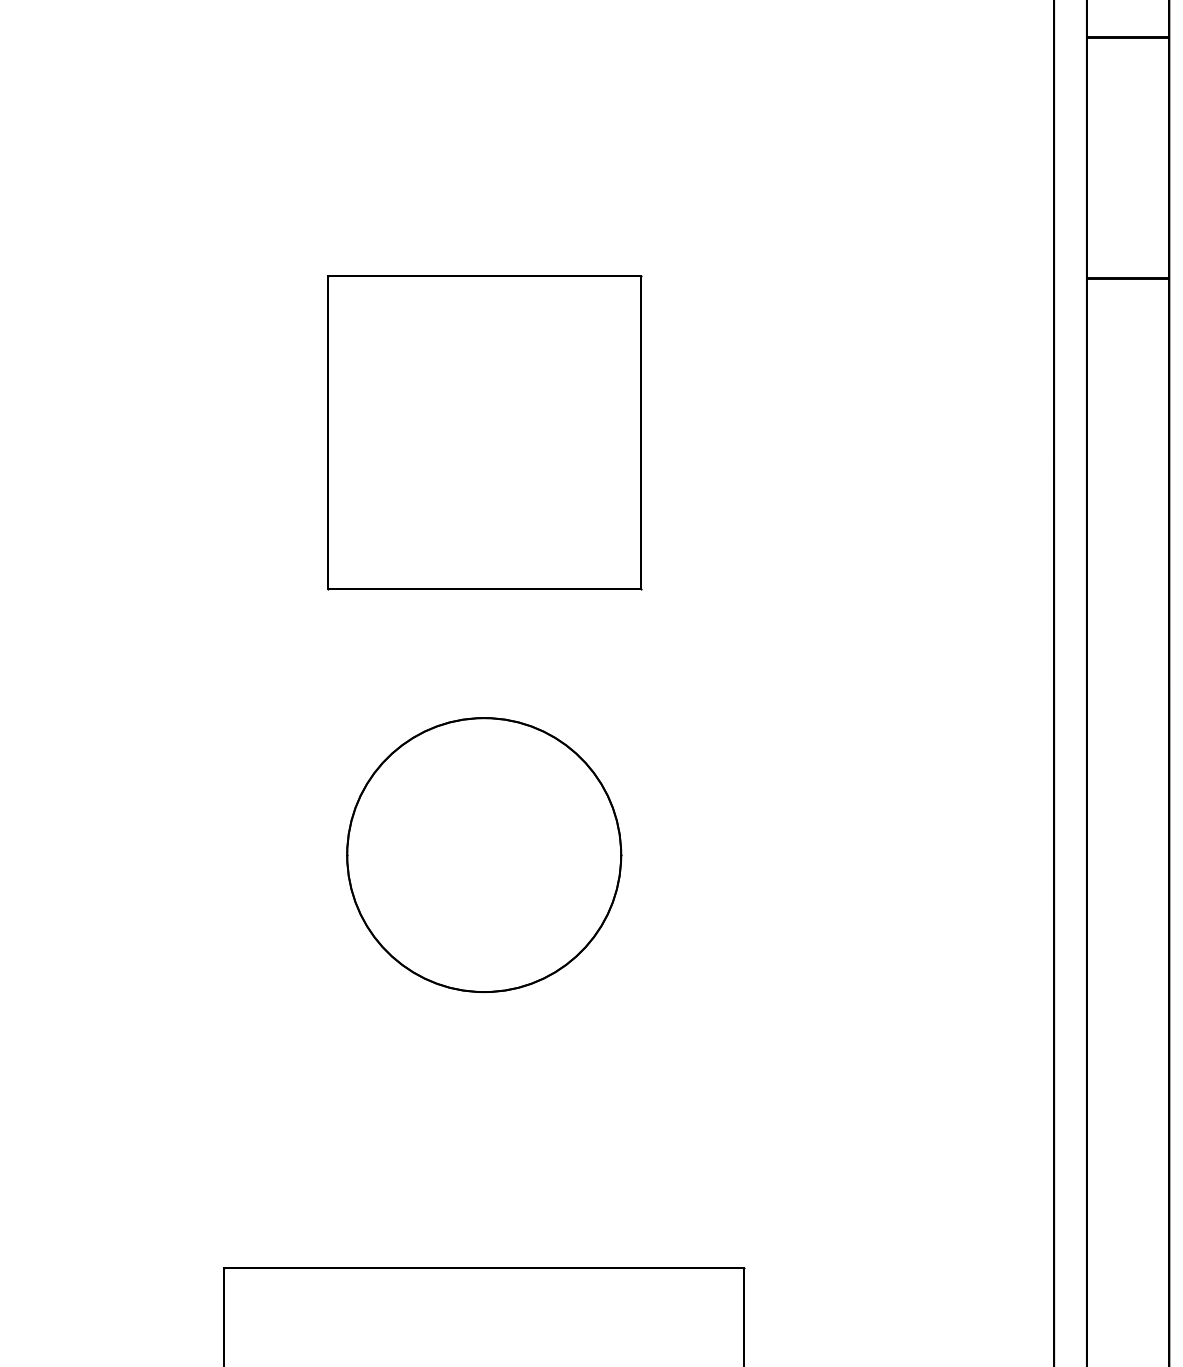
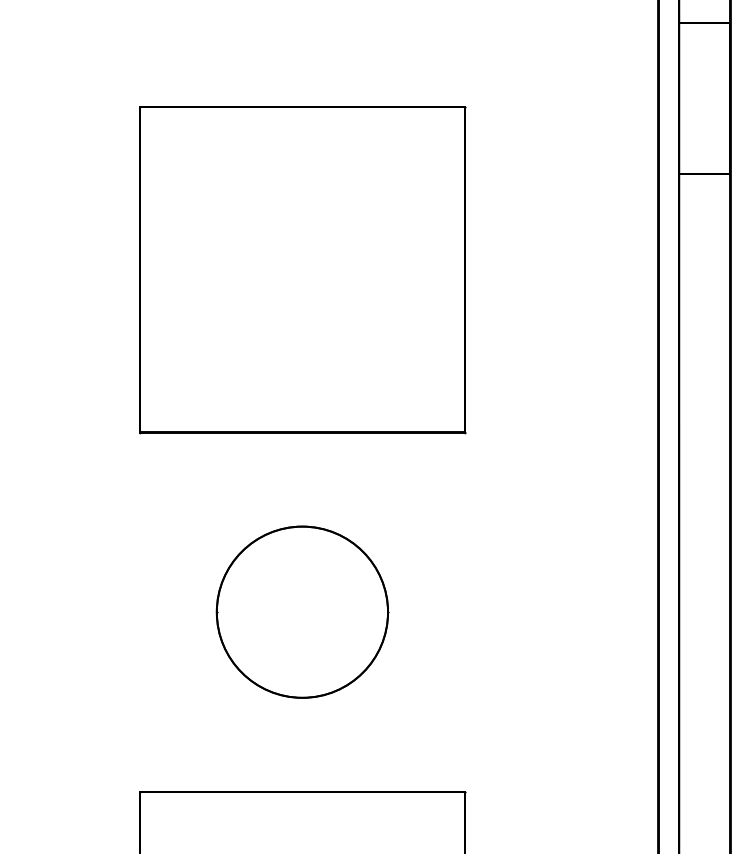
part: (484, 433) -> (302, 270), size x1.67
part: (484, 853) -> (302, 611), moved

